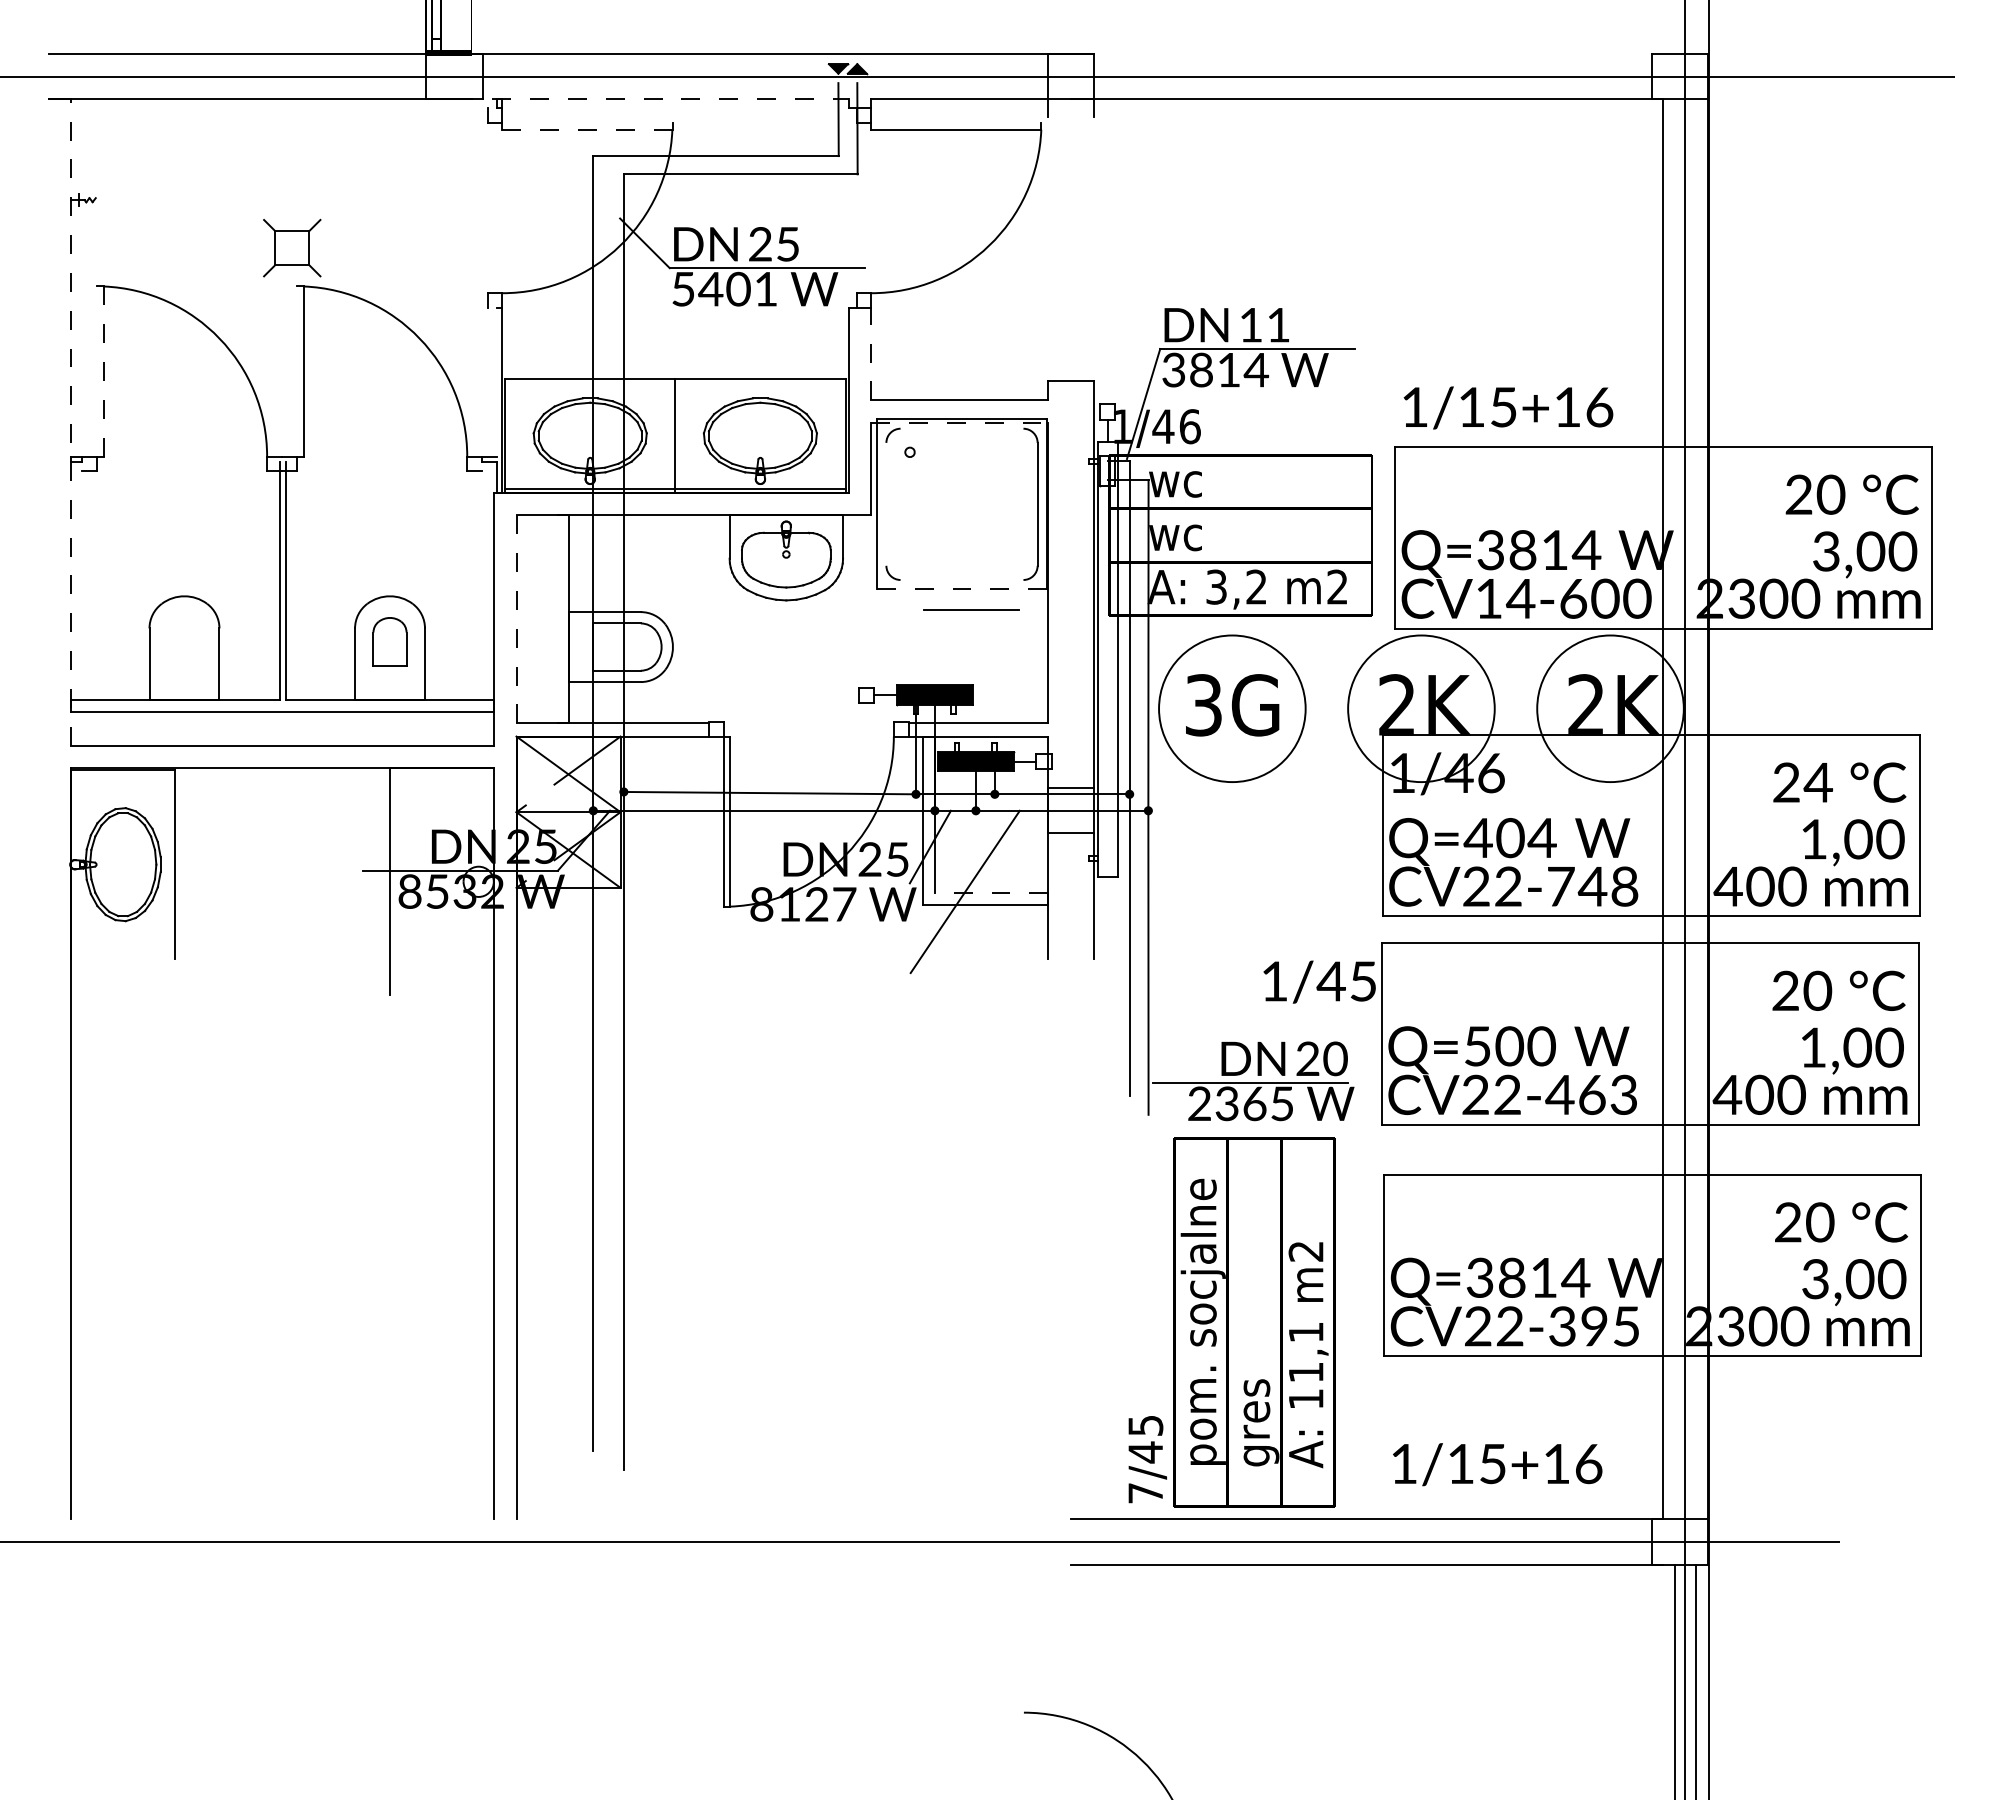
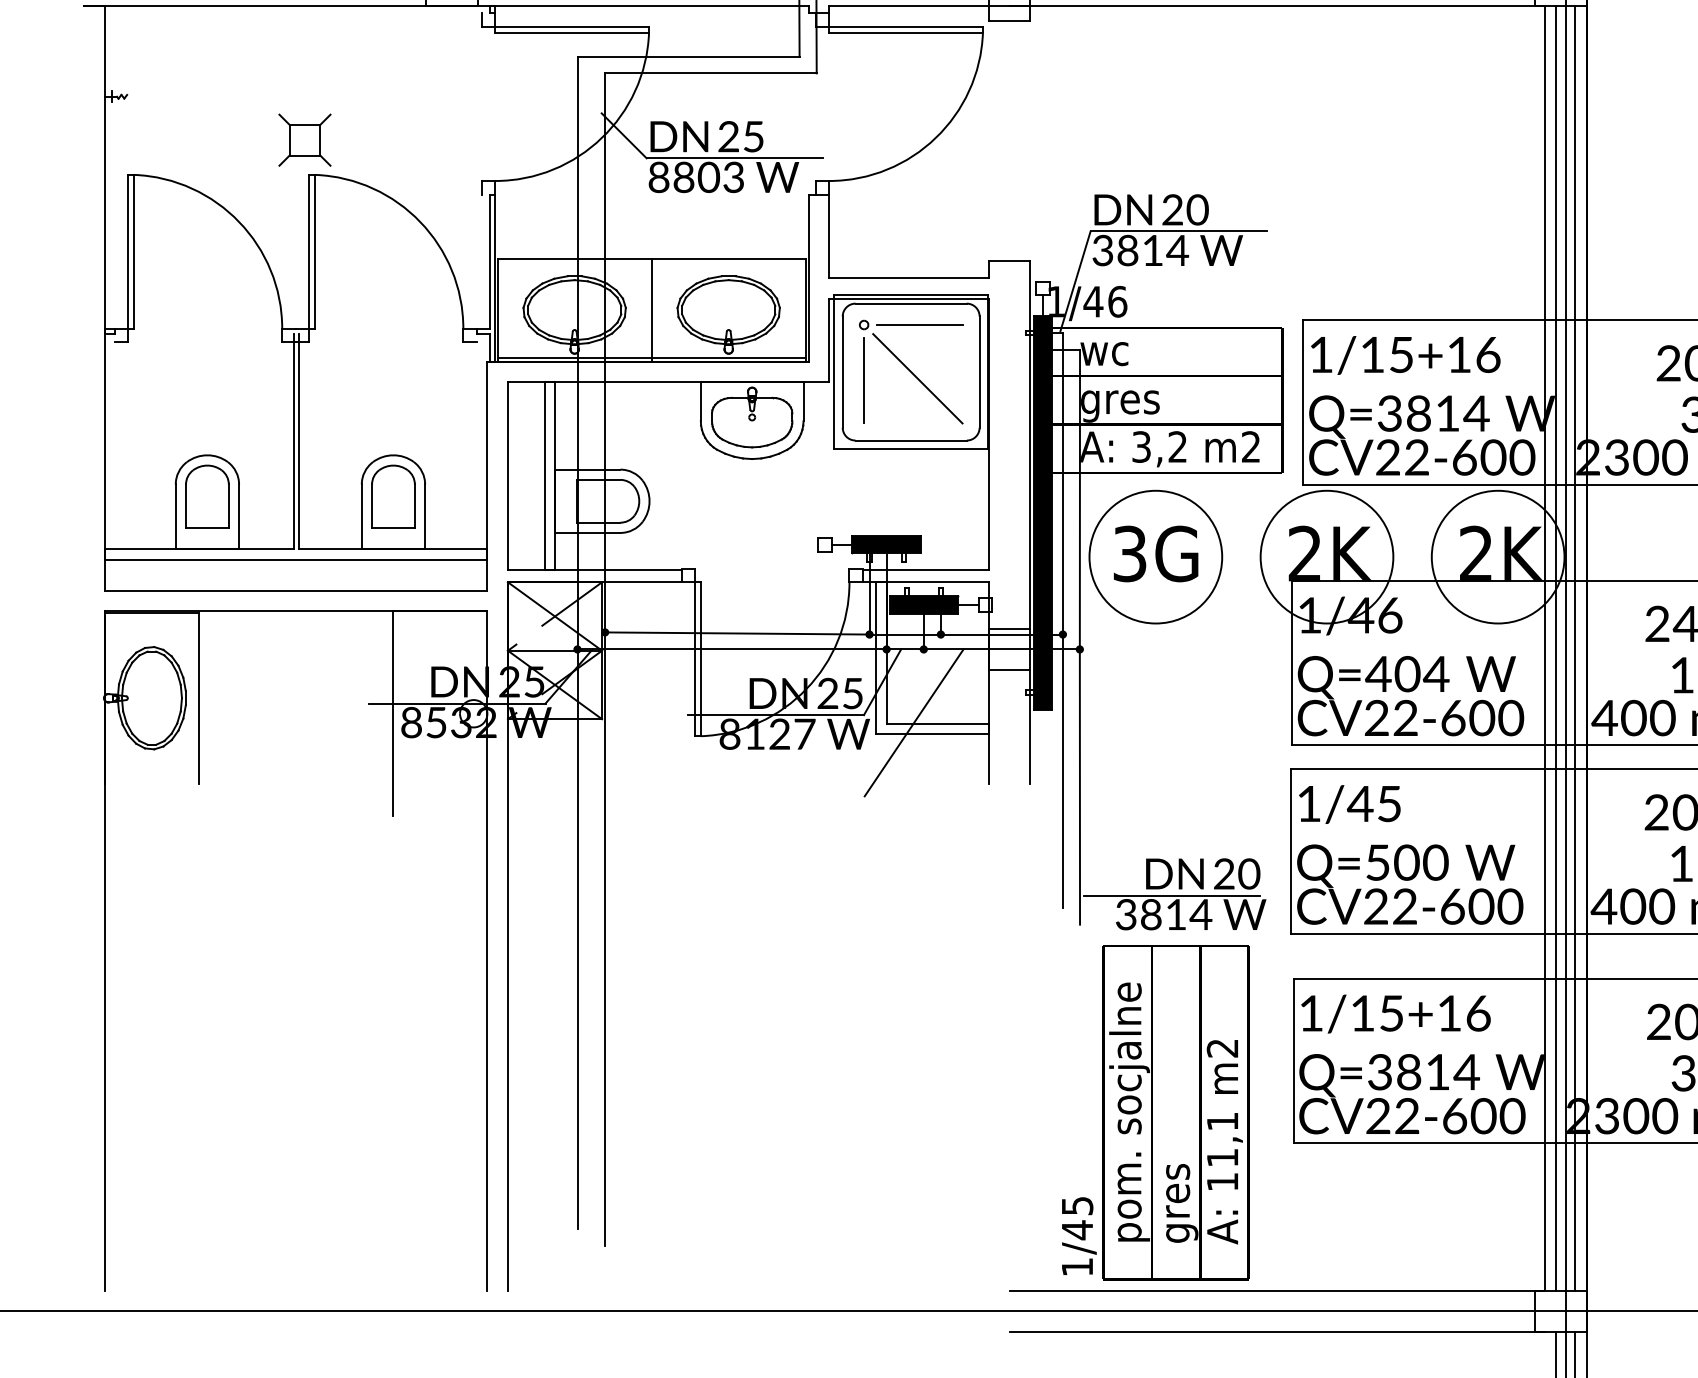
line: (652, 99) -> (631, 5), dashed -> solid
line: (1070, 116) -> (1009, 21), added
line: (587, 123) -> (572, 27), added
line: (956, 123) -> (906, 27), added
line: (586, 129) -> (571, 32), dashed -> solid
text: (724, 288) -> (696, 176), 5401 -> 8803
text: (1264, 324) -> (1184, 209), 11 -> 20
line: (871, 353) -> (829, 235), dashed -> solid
line: (96, 371) -> (127, 251), added
line: (103, 371) -> (134, 251), dashed -> solid
line: (297, 371) -> (309, 251), added
line: (496, 382) -> (489, 261), added
text: (1508, 407) -> (1405, 355), moved
line: (71, 422) -> (105, 298), dashed -> solid
line: (960, 423) -> (909, 298), dashed -> solid
line: (961, 428) -> (910, 303), added
line: (886, 503) -> (842, 371), added
line: (969, 511) -> (917, 378), added
line: (909, 513) -> (863, 380), added
text: (1192, 542) -> (1119, 406), wc -> gres
line: (961, 580) -> (910, 441), added
line: (962, 589) -> (911, 449), dashed -> solid
text: (1505, 598) -> (1403, 457), CV14-600 -> CV22-600
line: (971, 609) -> (919, 324), moved
line: (516, 618) -> (507, 475), dashed -> solid
line: (557, 619) -> (545, 476), added
part: (184, 641) -> (207, 496), added
part: (389, 641) -> (392, 496), size x1.43
fill: (1107, 659) -> (1042, 512), added
line: (1674, 809) -> (1556, 648), added
line: (1695, 809) -> (1575, 648), added
line: (812, 883) -> (775, 715), added
text: (1593, 886) -> (1482, 717), CV22-748 -> CV22-600
line: (991, 893) -> (937, 724), dashed -> solid
text: (1319, 981) -> (1349, 803), moved
text: (1591, 1094) -> (1480, 906), CV22-463 -> CV22-600
text: (1241, 1103) -> (1164, 914), 2365 -> 3814
text: (1594, 1326) -> (1483, 1116), CV22-395 -> CV22-600
text: (1497, 1464) -> (1395, 1013), moved
text: (1145, 1493) -> (1077, 1267), 7/45 -> 1/45

